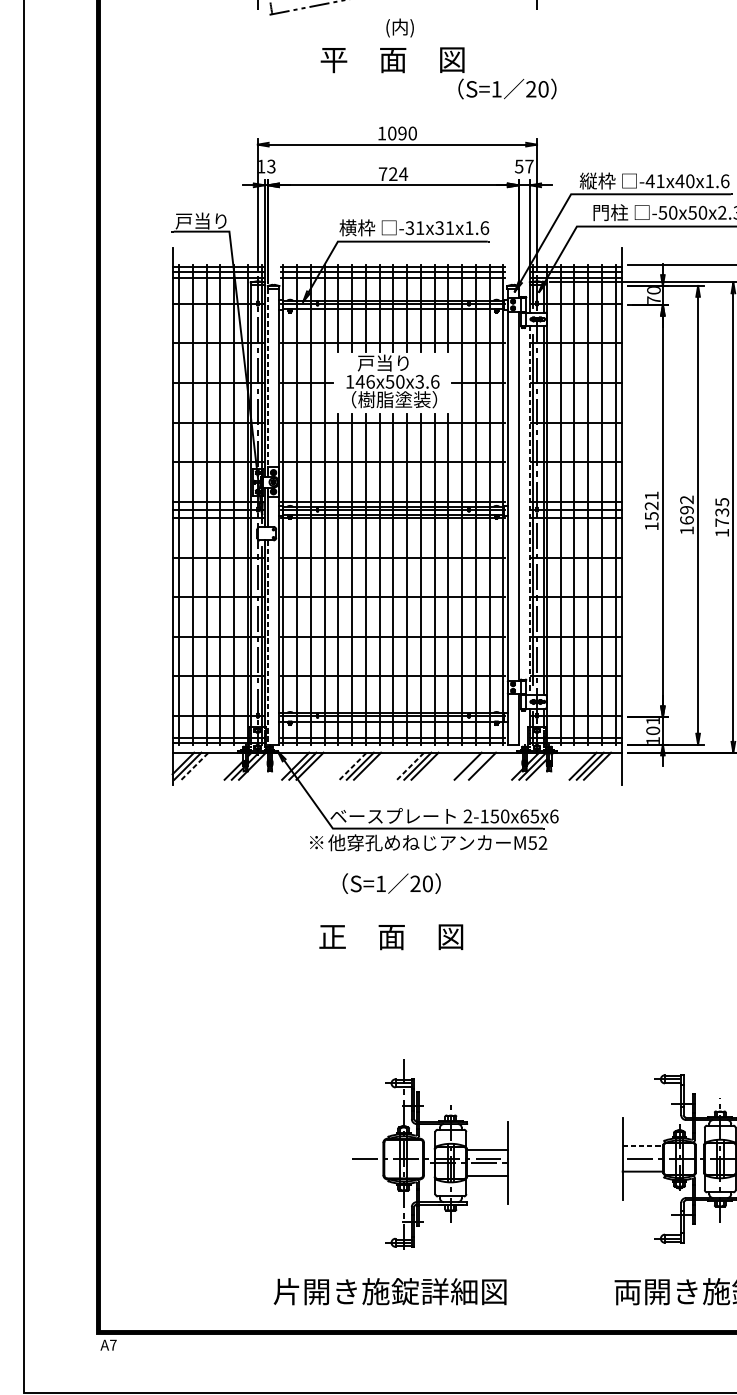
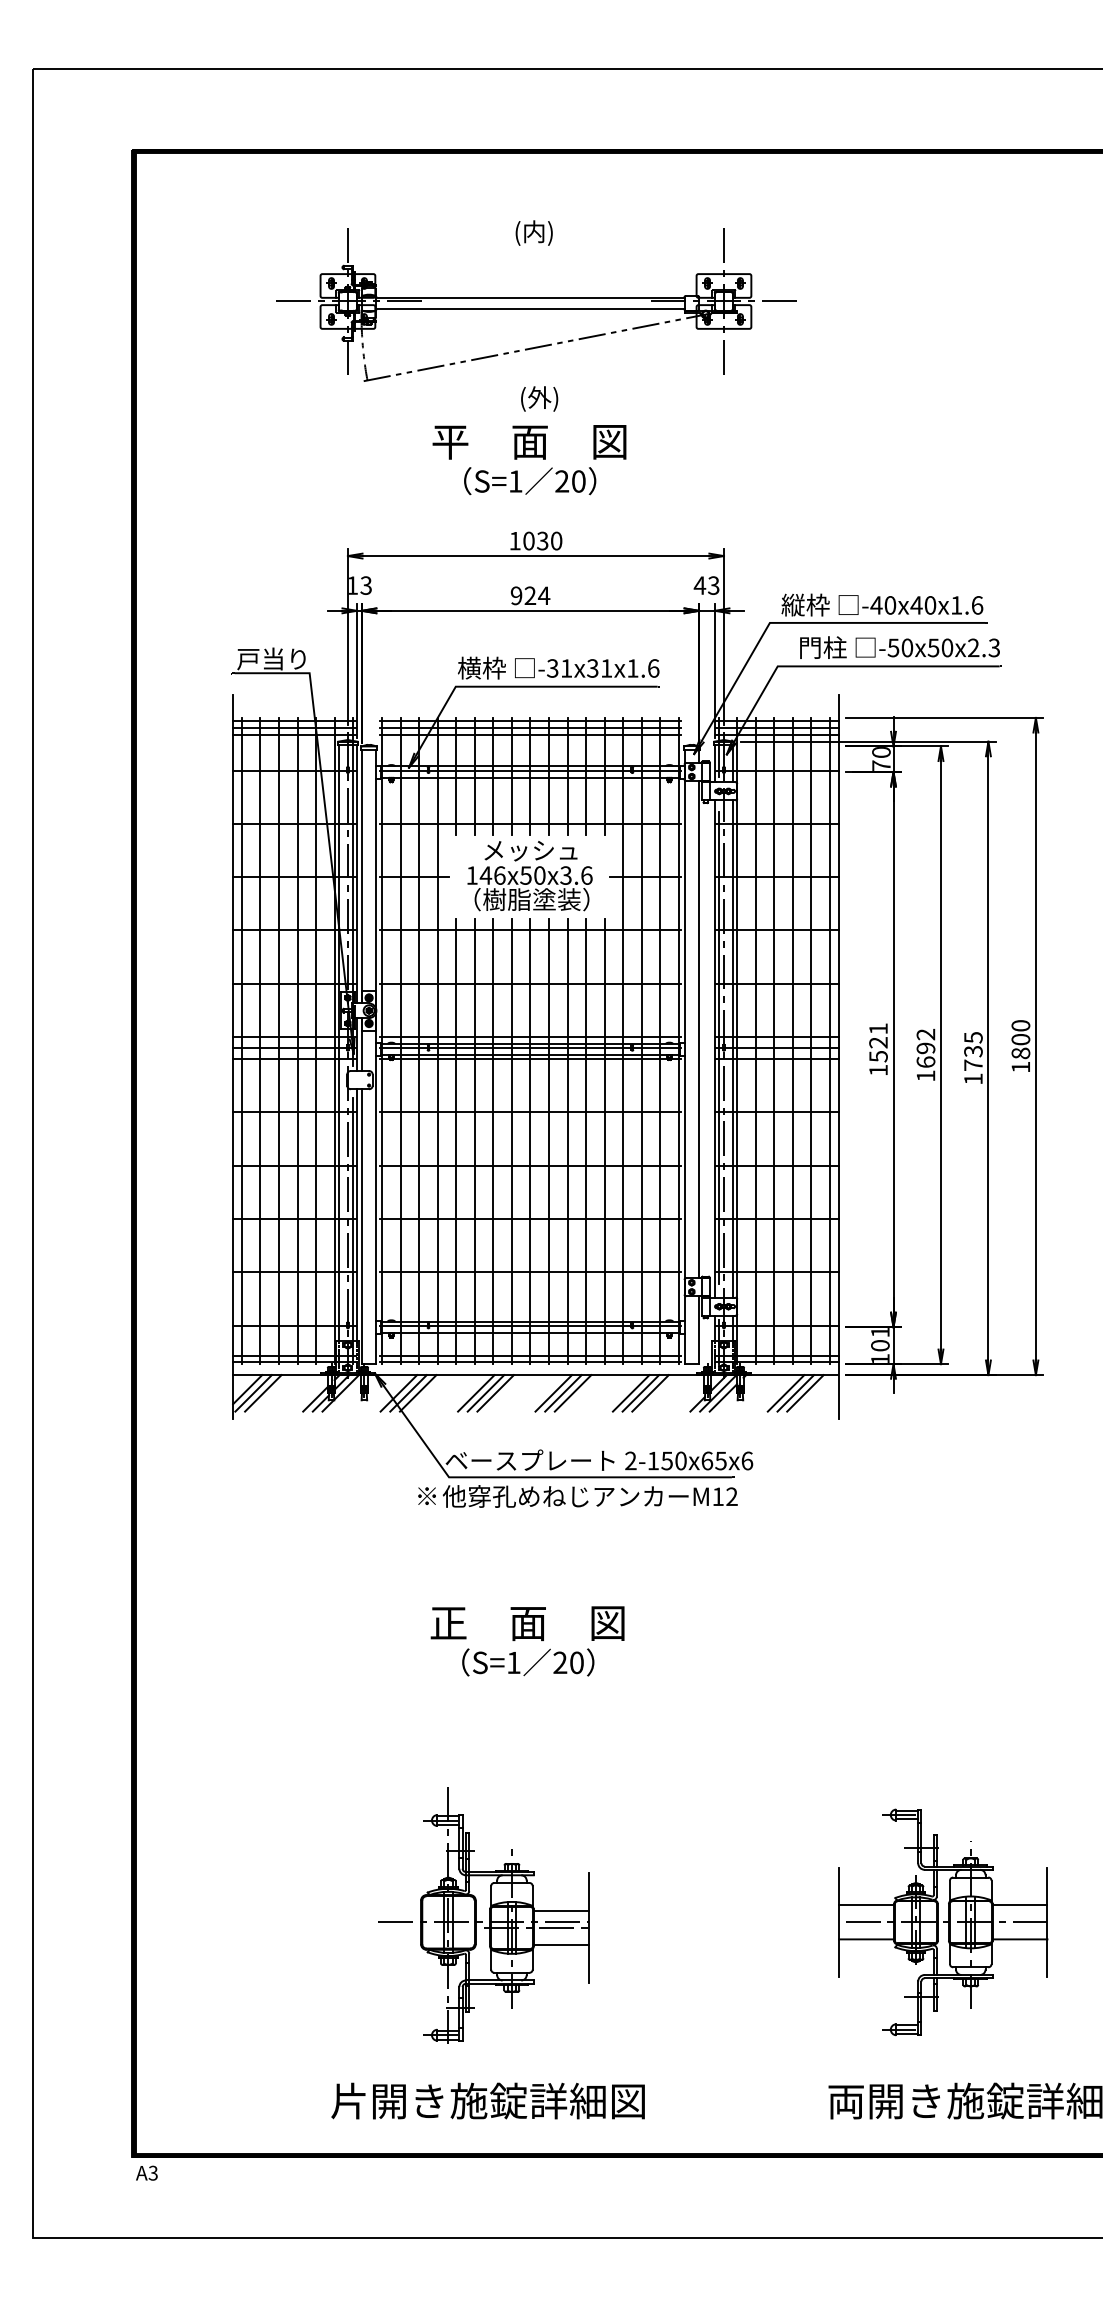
text: (400, 26) -> (539, 397), (内) -> (外)
text: (507, 89) -> (530, 481), moved
text: (402, 133) -> (542, 541), 1090 -> 1030
text: (524, 166) -> (706, 585), 57 -> 43
text: (382, 173) -> (516, 595), 724 -> 924
text: (660, 181) -> (890, 605), -41x40x1.6 -> -40x40x1.6
text: (392, 362) -> (529, 849), 戸当り -> メッシュ
line: (267, 382) -> (361, 876), dashed -> solid
line: (529, 510) -> (714, 1048), dashed -> solid
line: (267, 643) -> (361, 1227), dashed -> solid
line: (195, 766) -> (263, 1393), dashed -> solid
line: (353, 766) -> (476, 1393), dashed -> solid
line: (410, 766) -> (553, 1393), dashed -> solid
line: (475, 766) -> (640, 1393), added
text: (532, 842) -> (717, 1496), M52 -> M12
text: (391, 883) -> (528, 1662), moved
line: (643, 1146) -> (867, 1905), dashed -> solid
part: (429, 1153) -> (483, 1915), moved
text: (389, 1291) -> (487, 2100), moved
text: (112, 1344) -> (152, 2172), A7 -> A3

